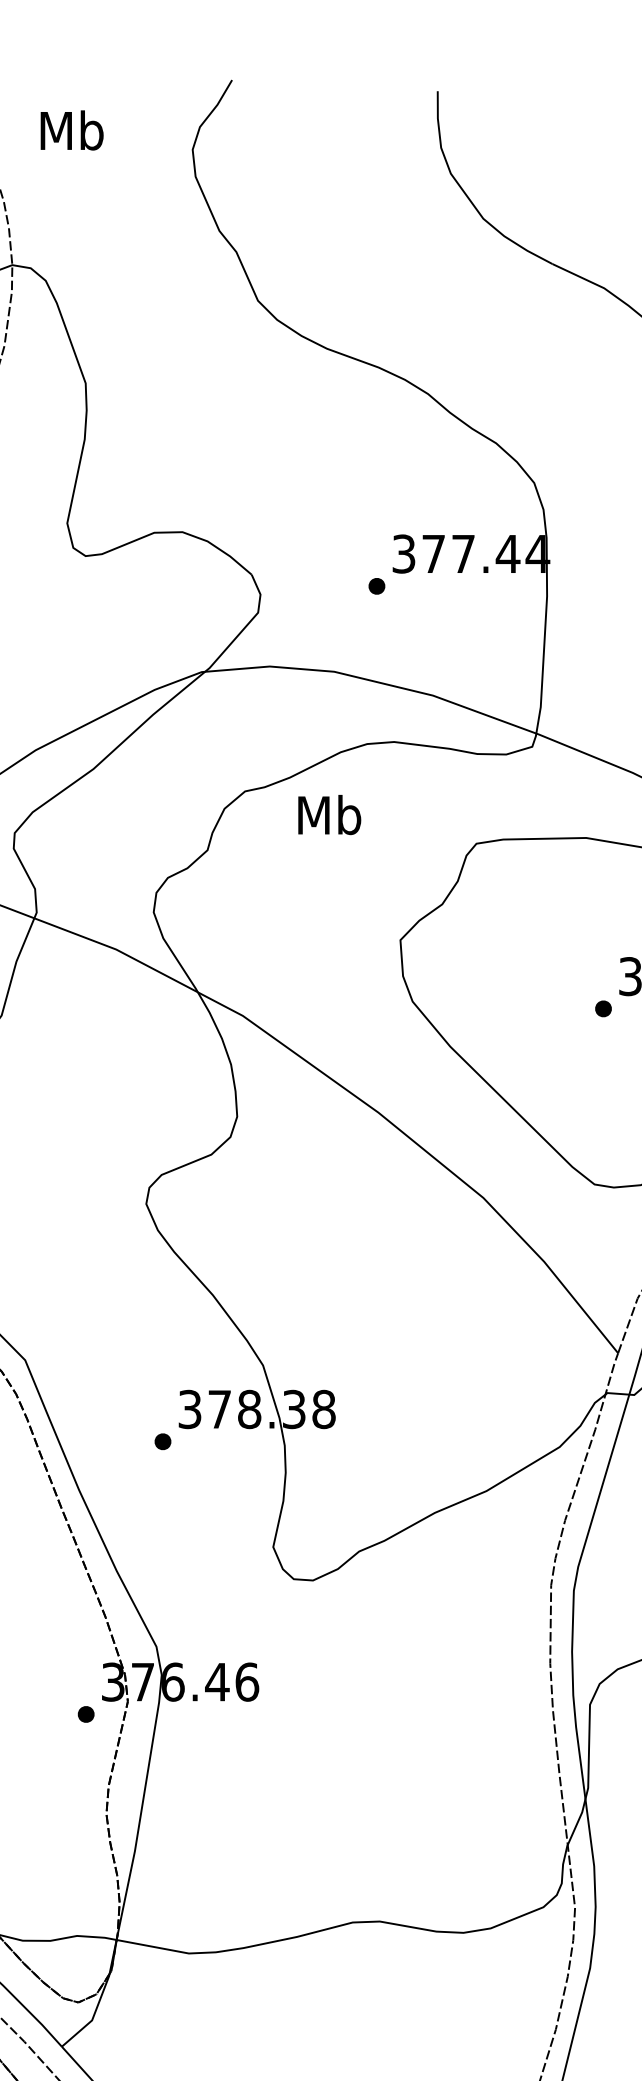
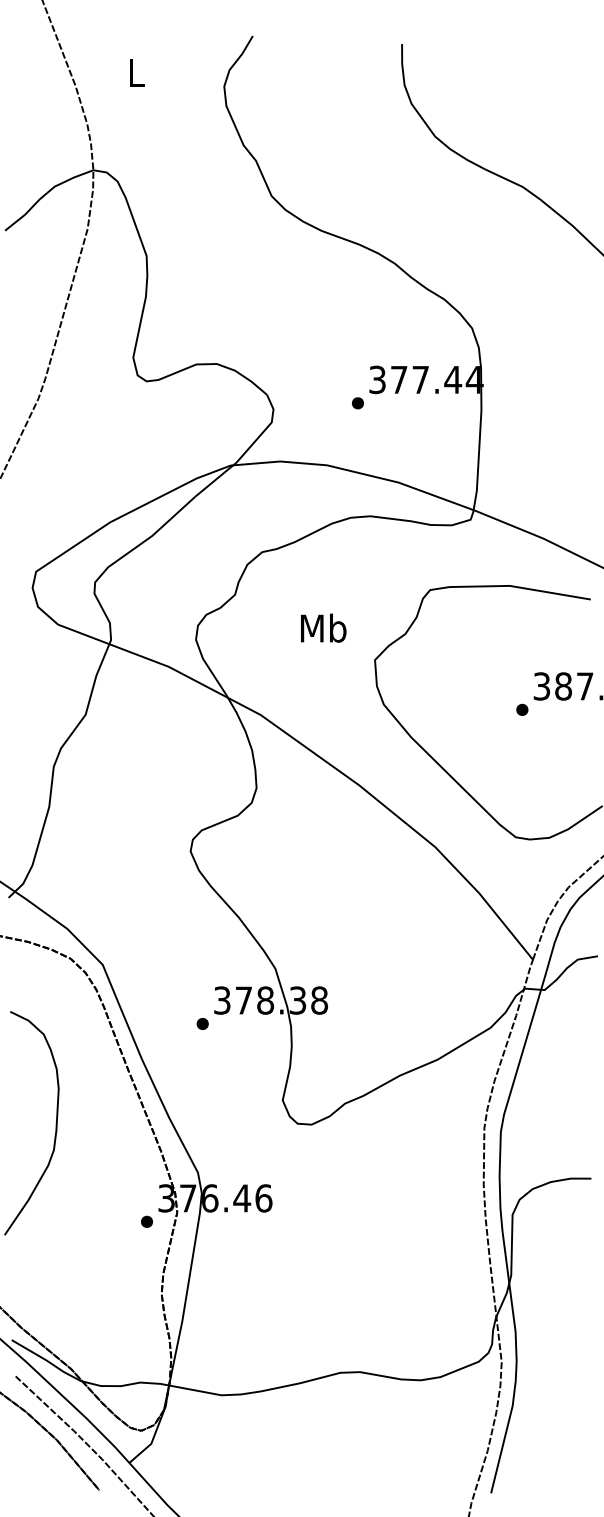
text: (71, 130) -> (136, 72), Mb -> L
text: (329, 813) -> (323, 627), moved

